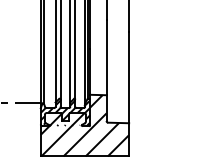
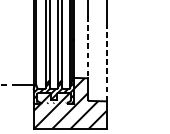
line: (106, 57) -> (87, 47), solid -> dashed
line: (129, 77) -> (106, 63), solid -> dashed

